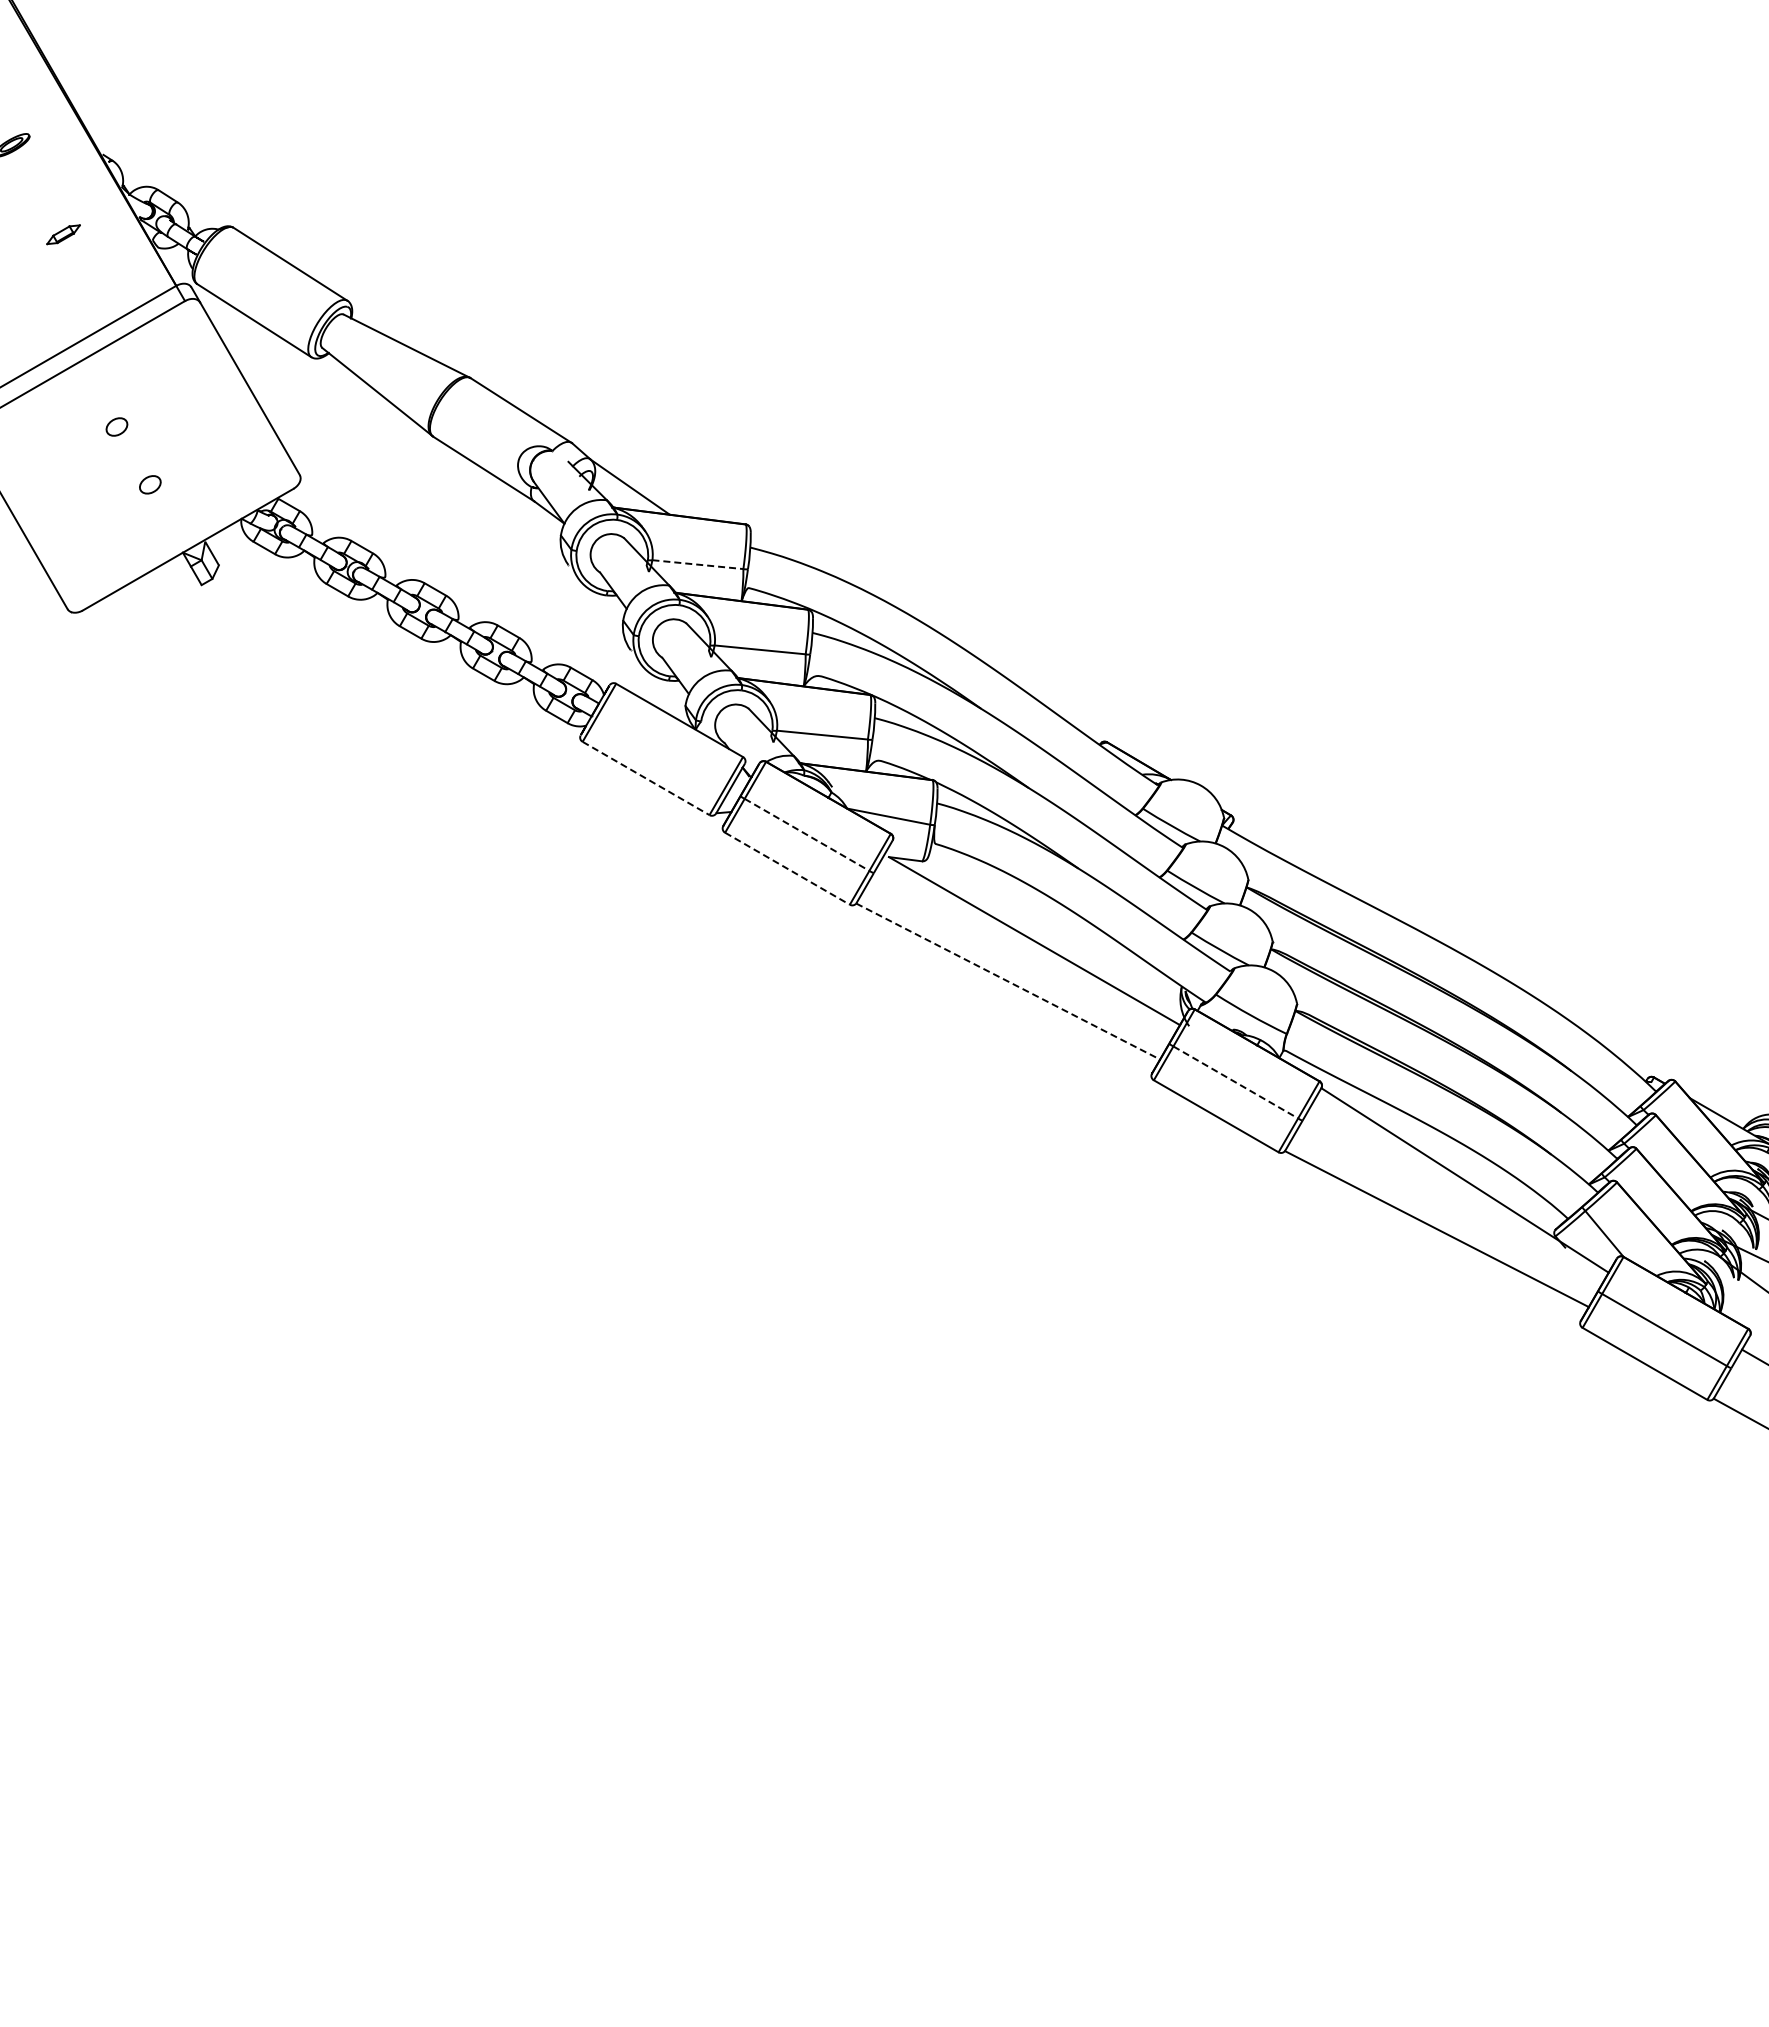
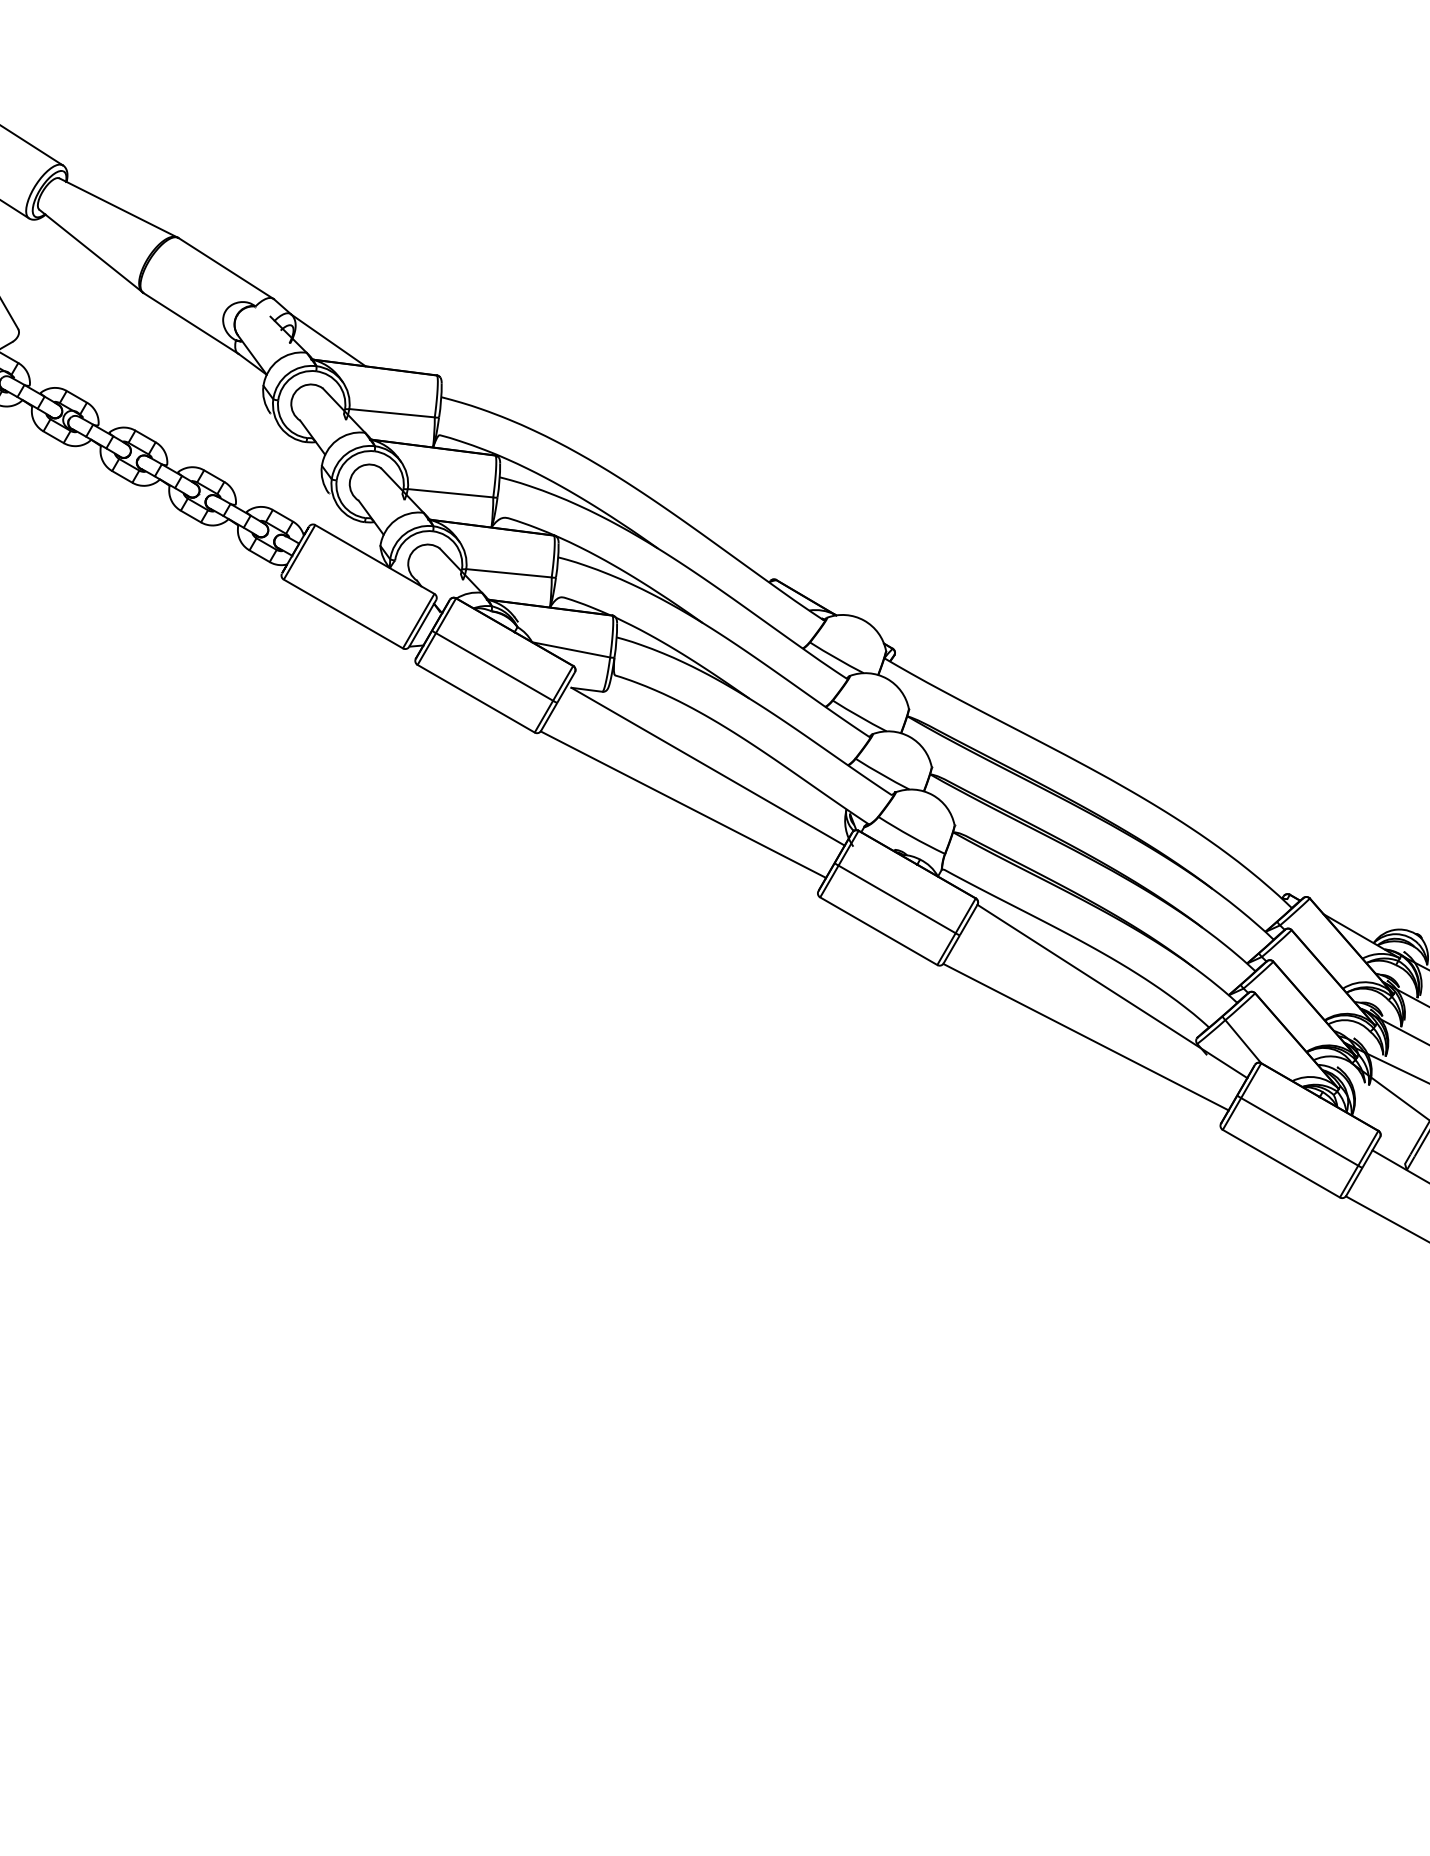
line: (697, 564) -> (391, 413), dashed -> solid
line: (646, 778) -> (343, 614), dashed -> solid
line: (807, 835) -> (494, 667), dashed -> solid
line: (787, 868) -> (476, 698), dashed -> solid
line: (1008, 981) -> (683, 804), dashed -> solid
line: (1236, 1082) -> (897, 899), dashed -> solid

